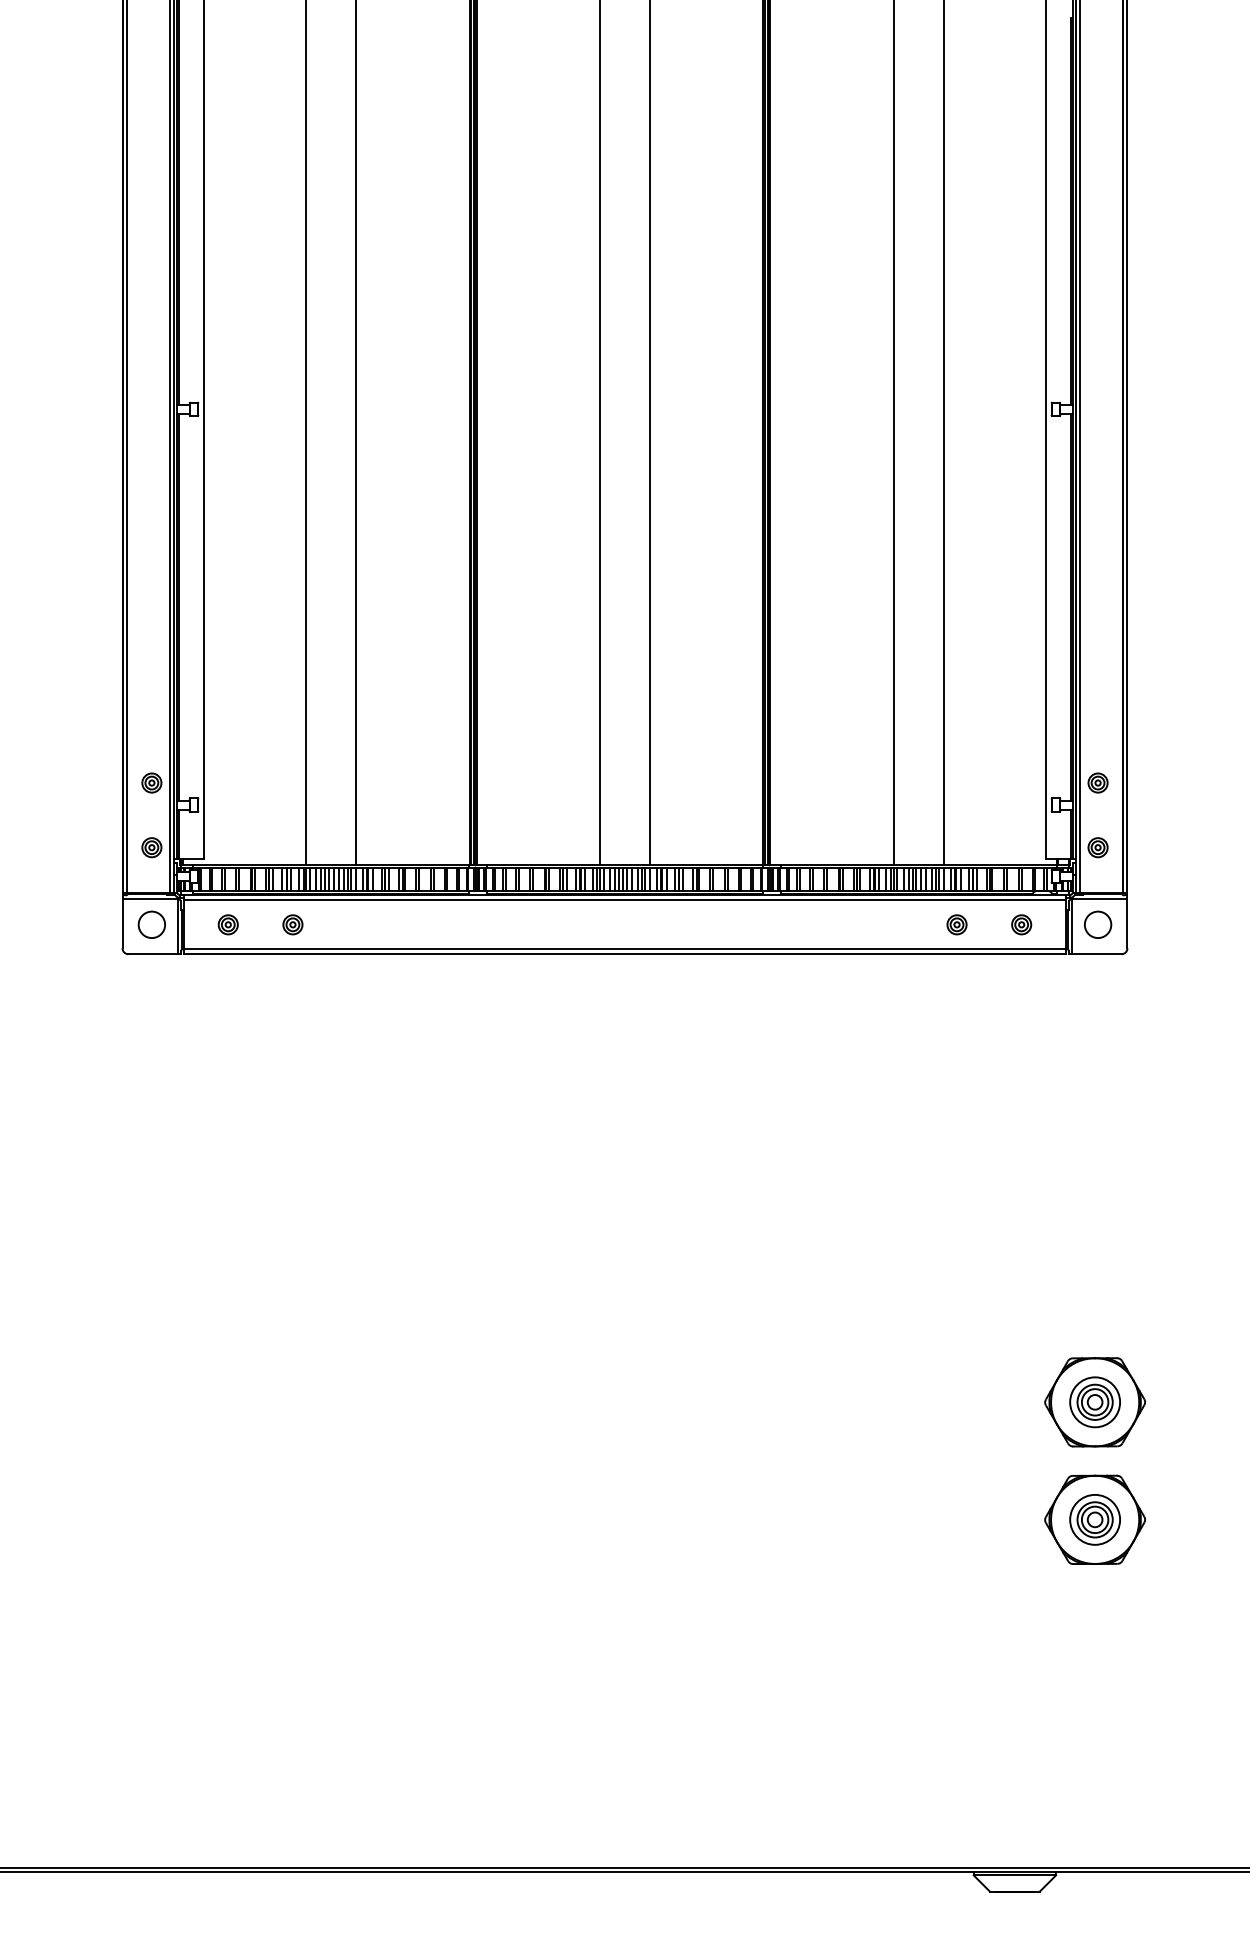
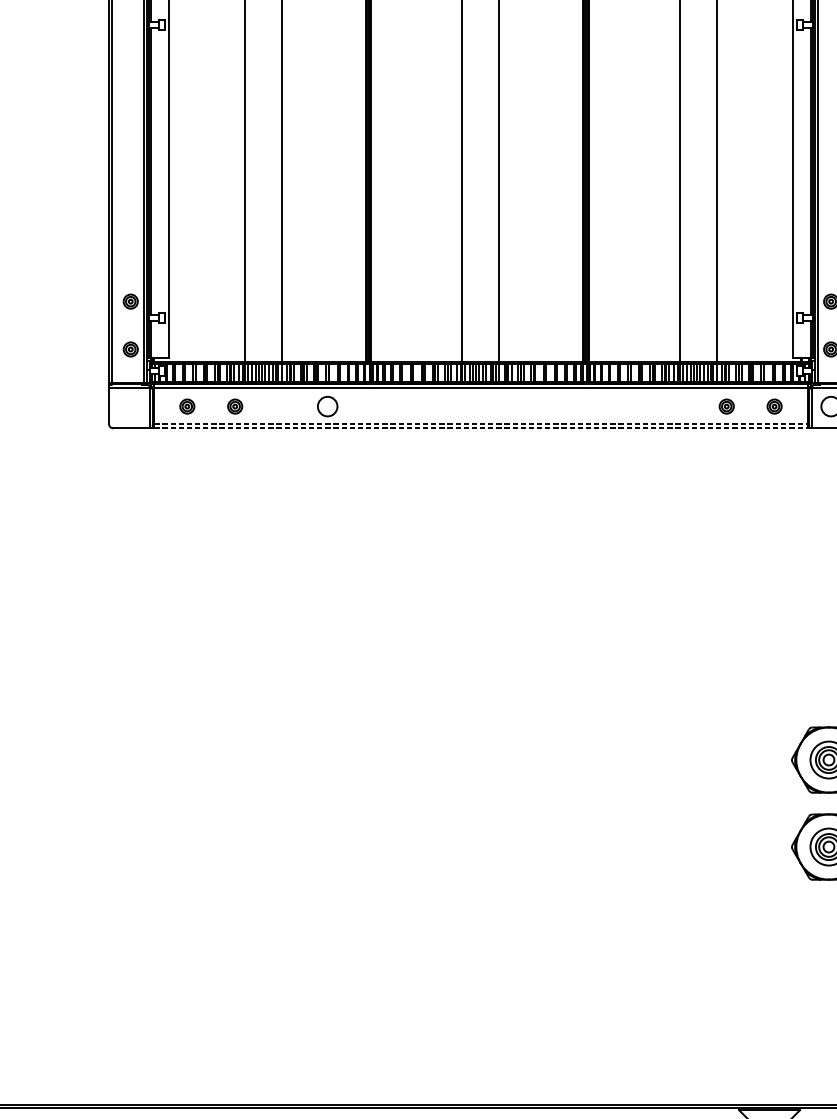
circle: (151, 924) -> (327, 406), moved
line: (625, 948) -> (481, 424), solid -> dashed
line: (625, 954) -> (481, 428), solid -> dashed

